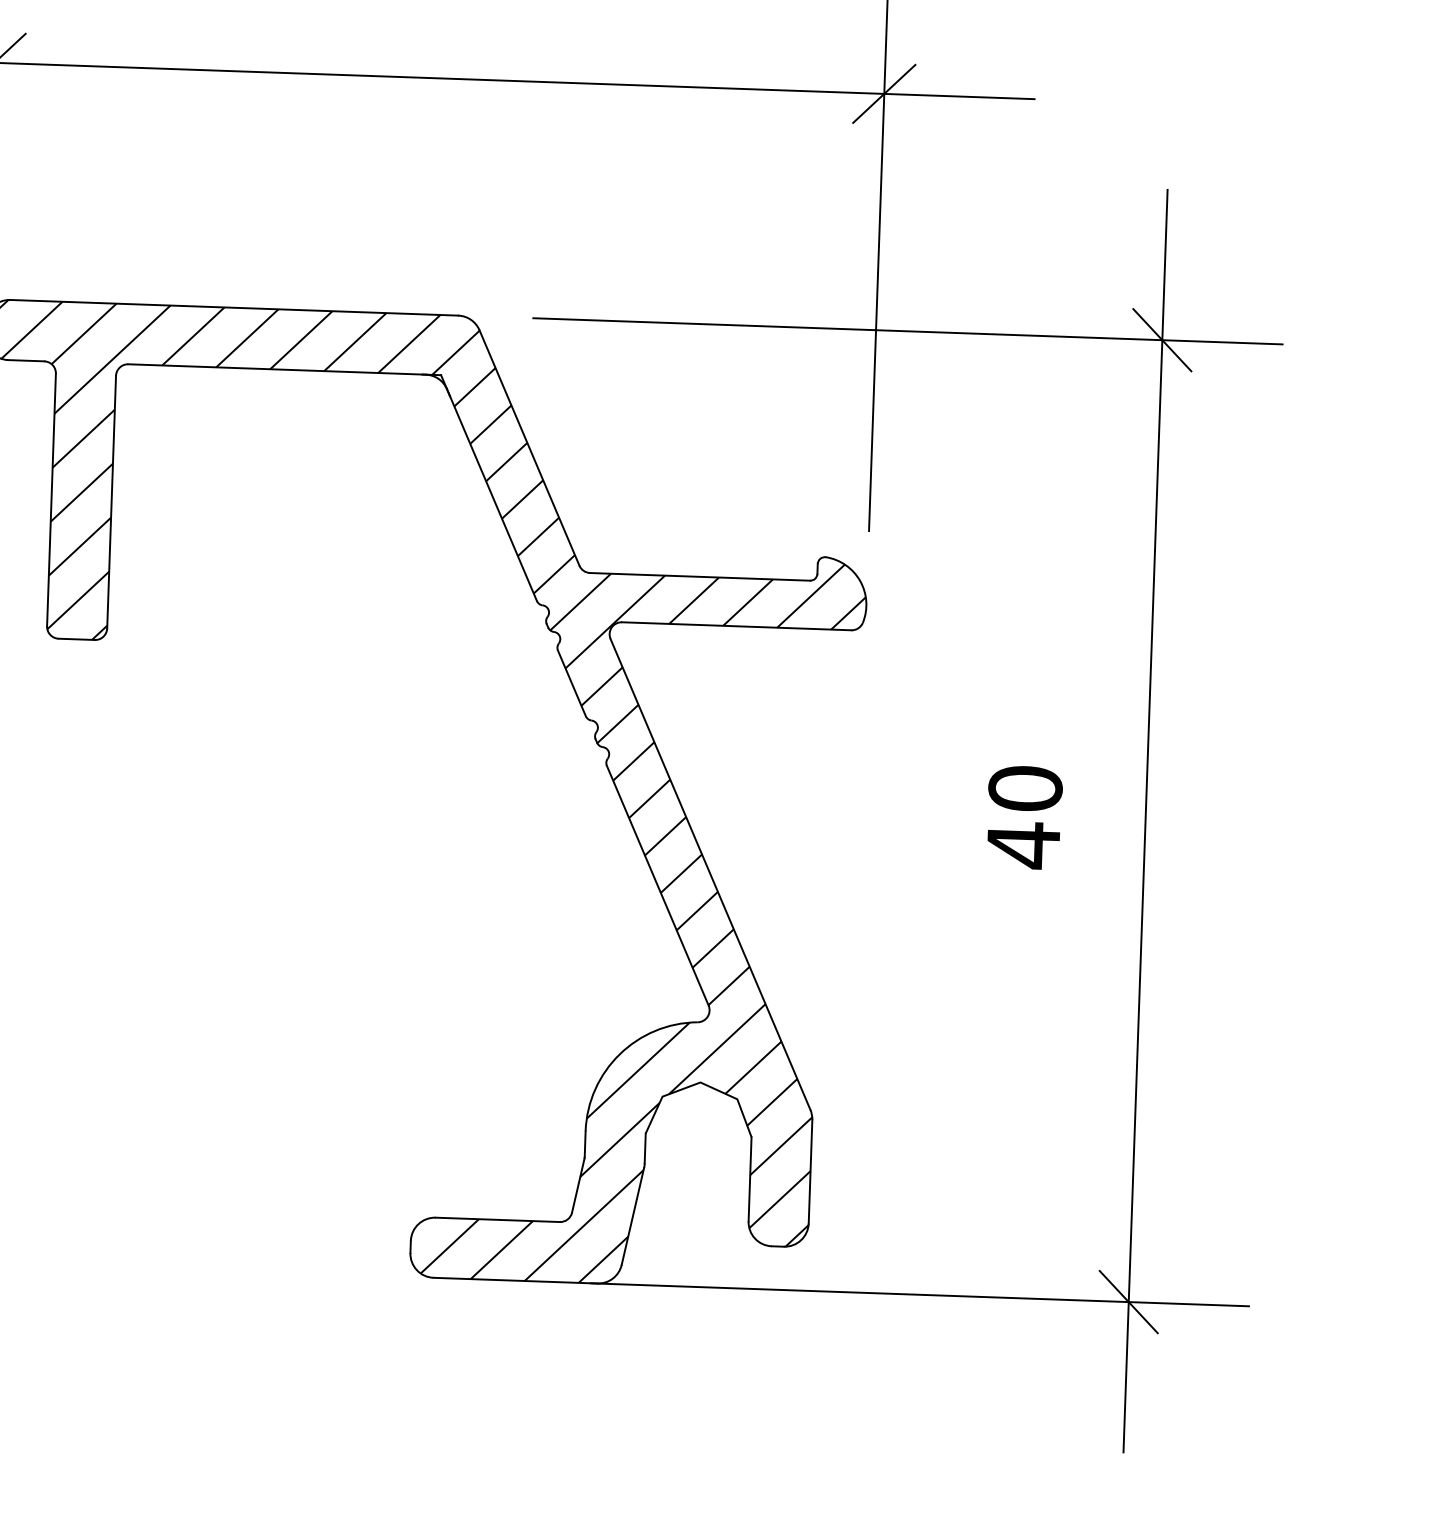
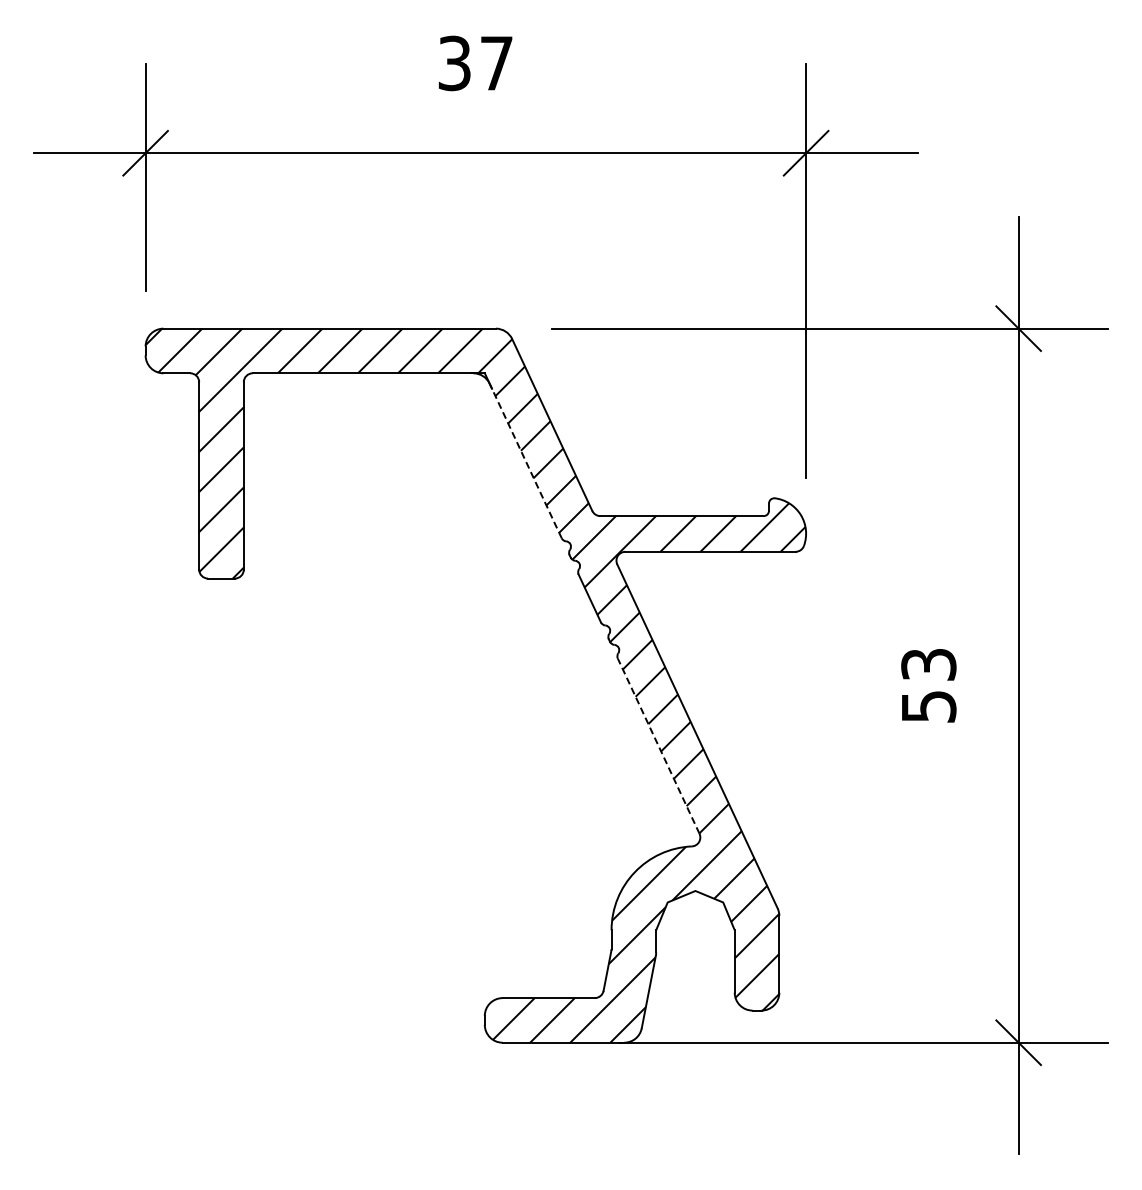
line: (491, 494) -> (525, 460), solid -> dashed
text: (1024, 817) -> (928, 686), 40 -> 53
line: (657, 886) -> (658, 746), solid -> dashed

